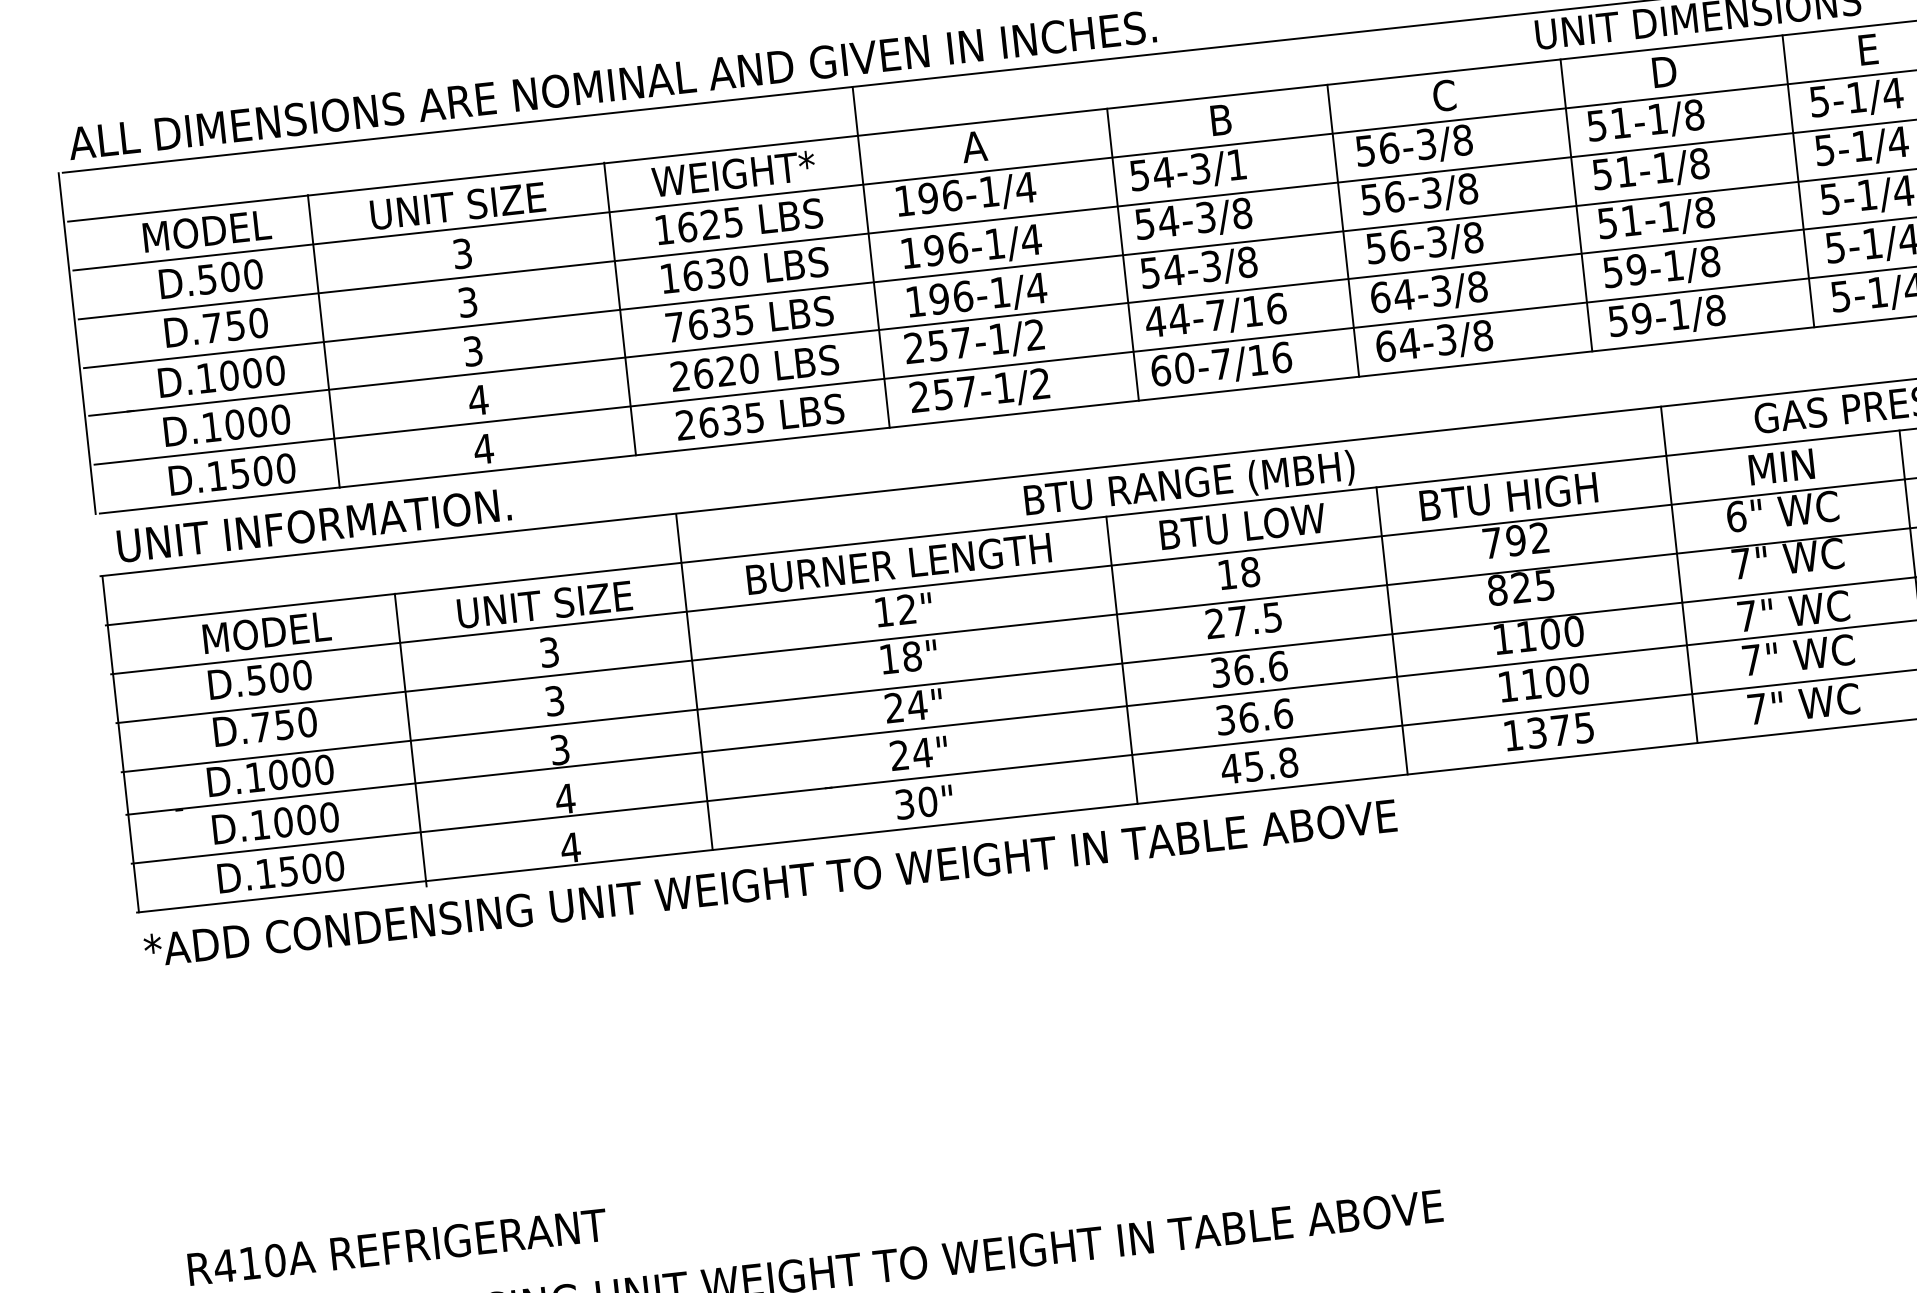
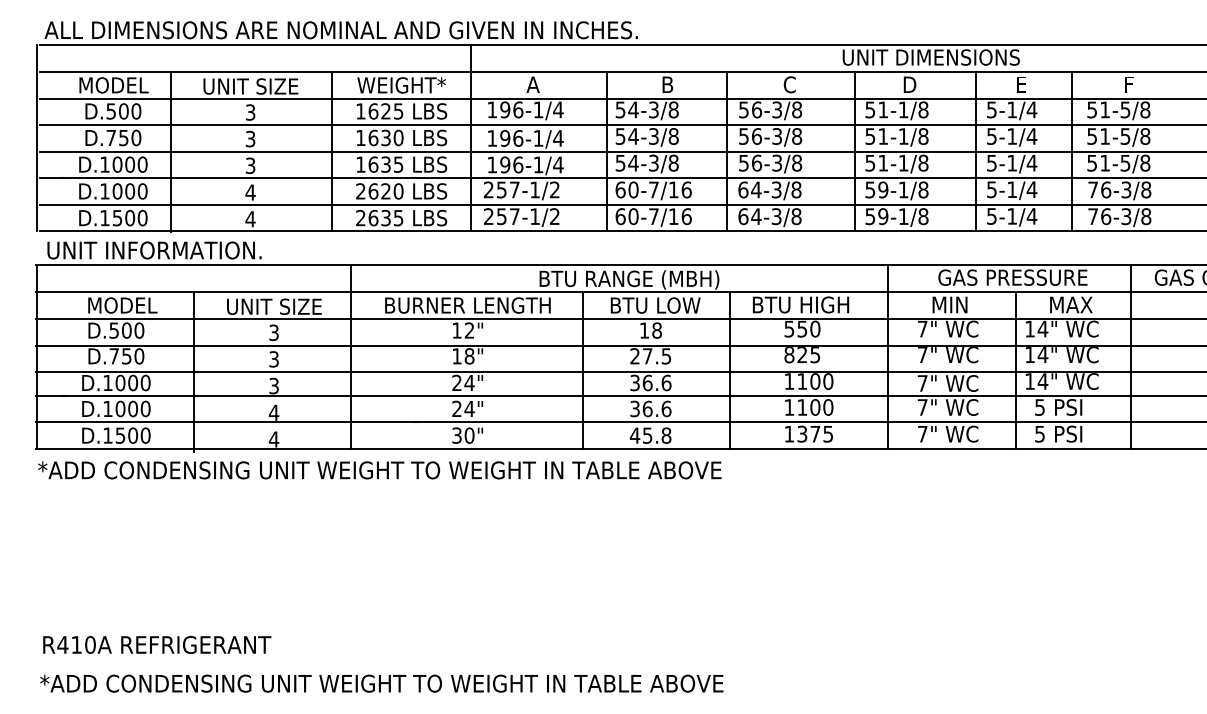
text: (1236, 164) -> (673, 109), 54-3/1 -> 54-3/8
text: (1166, 319) -> (626, 189), 44-7/16 -> 60-7/16
text: (674, 327) -> (360, 164), 7635 -> 1635
text: (1735, 515) -> (922, 328), 6" -> 7"
text: (1516, 539) -> (802, 328), 792 -> 550

